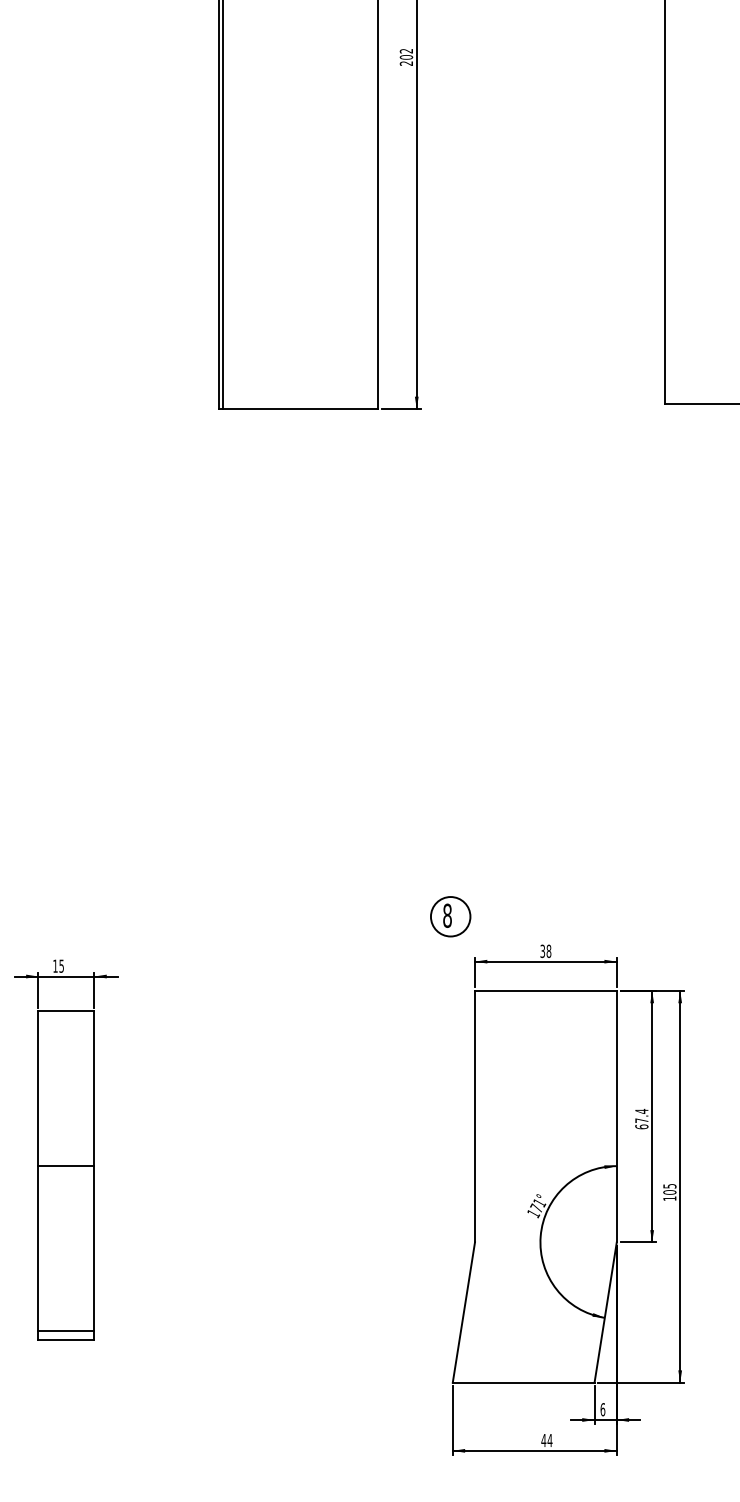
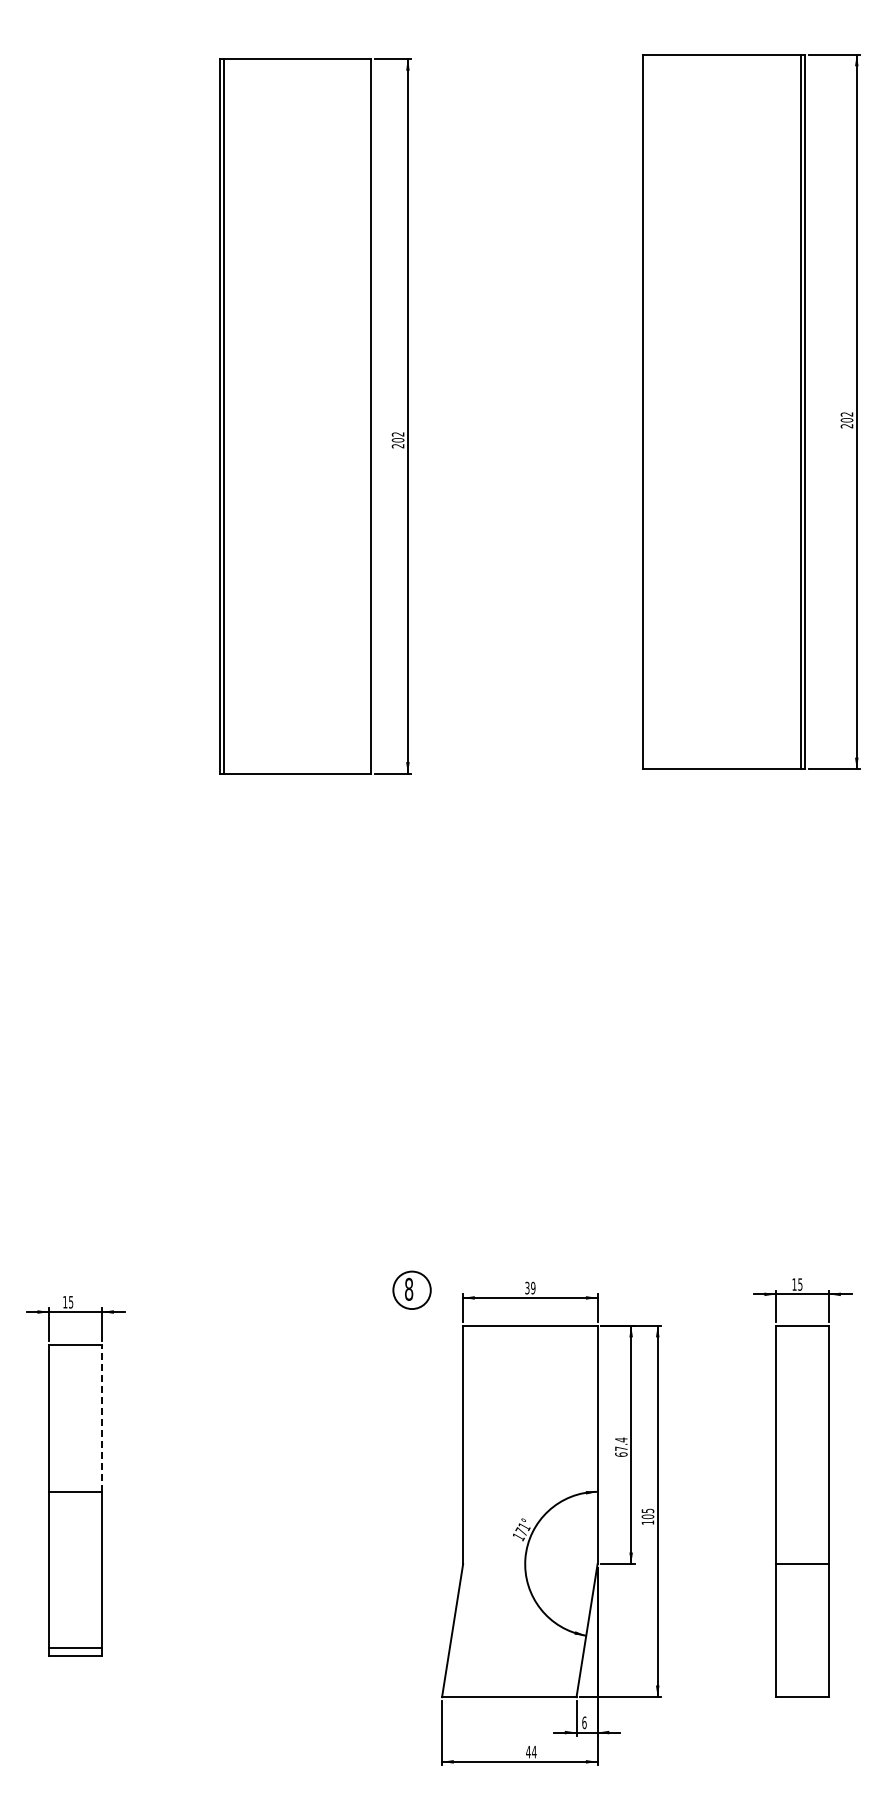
part: (450, 915) -> (411, 1289), moved
text: (549, 951) -> (533, 1288), 38 -> 39
line: (94, 1087) -> (102, 1417), solid -> dashed

